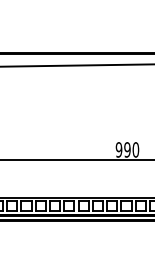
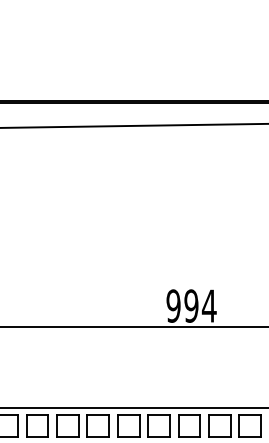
text: (135, 149) -> (208, 305), 990 -> 994

